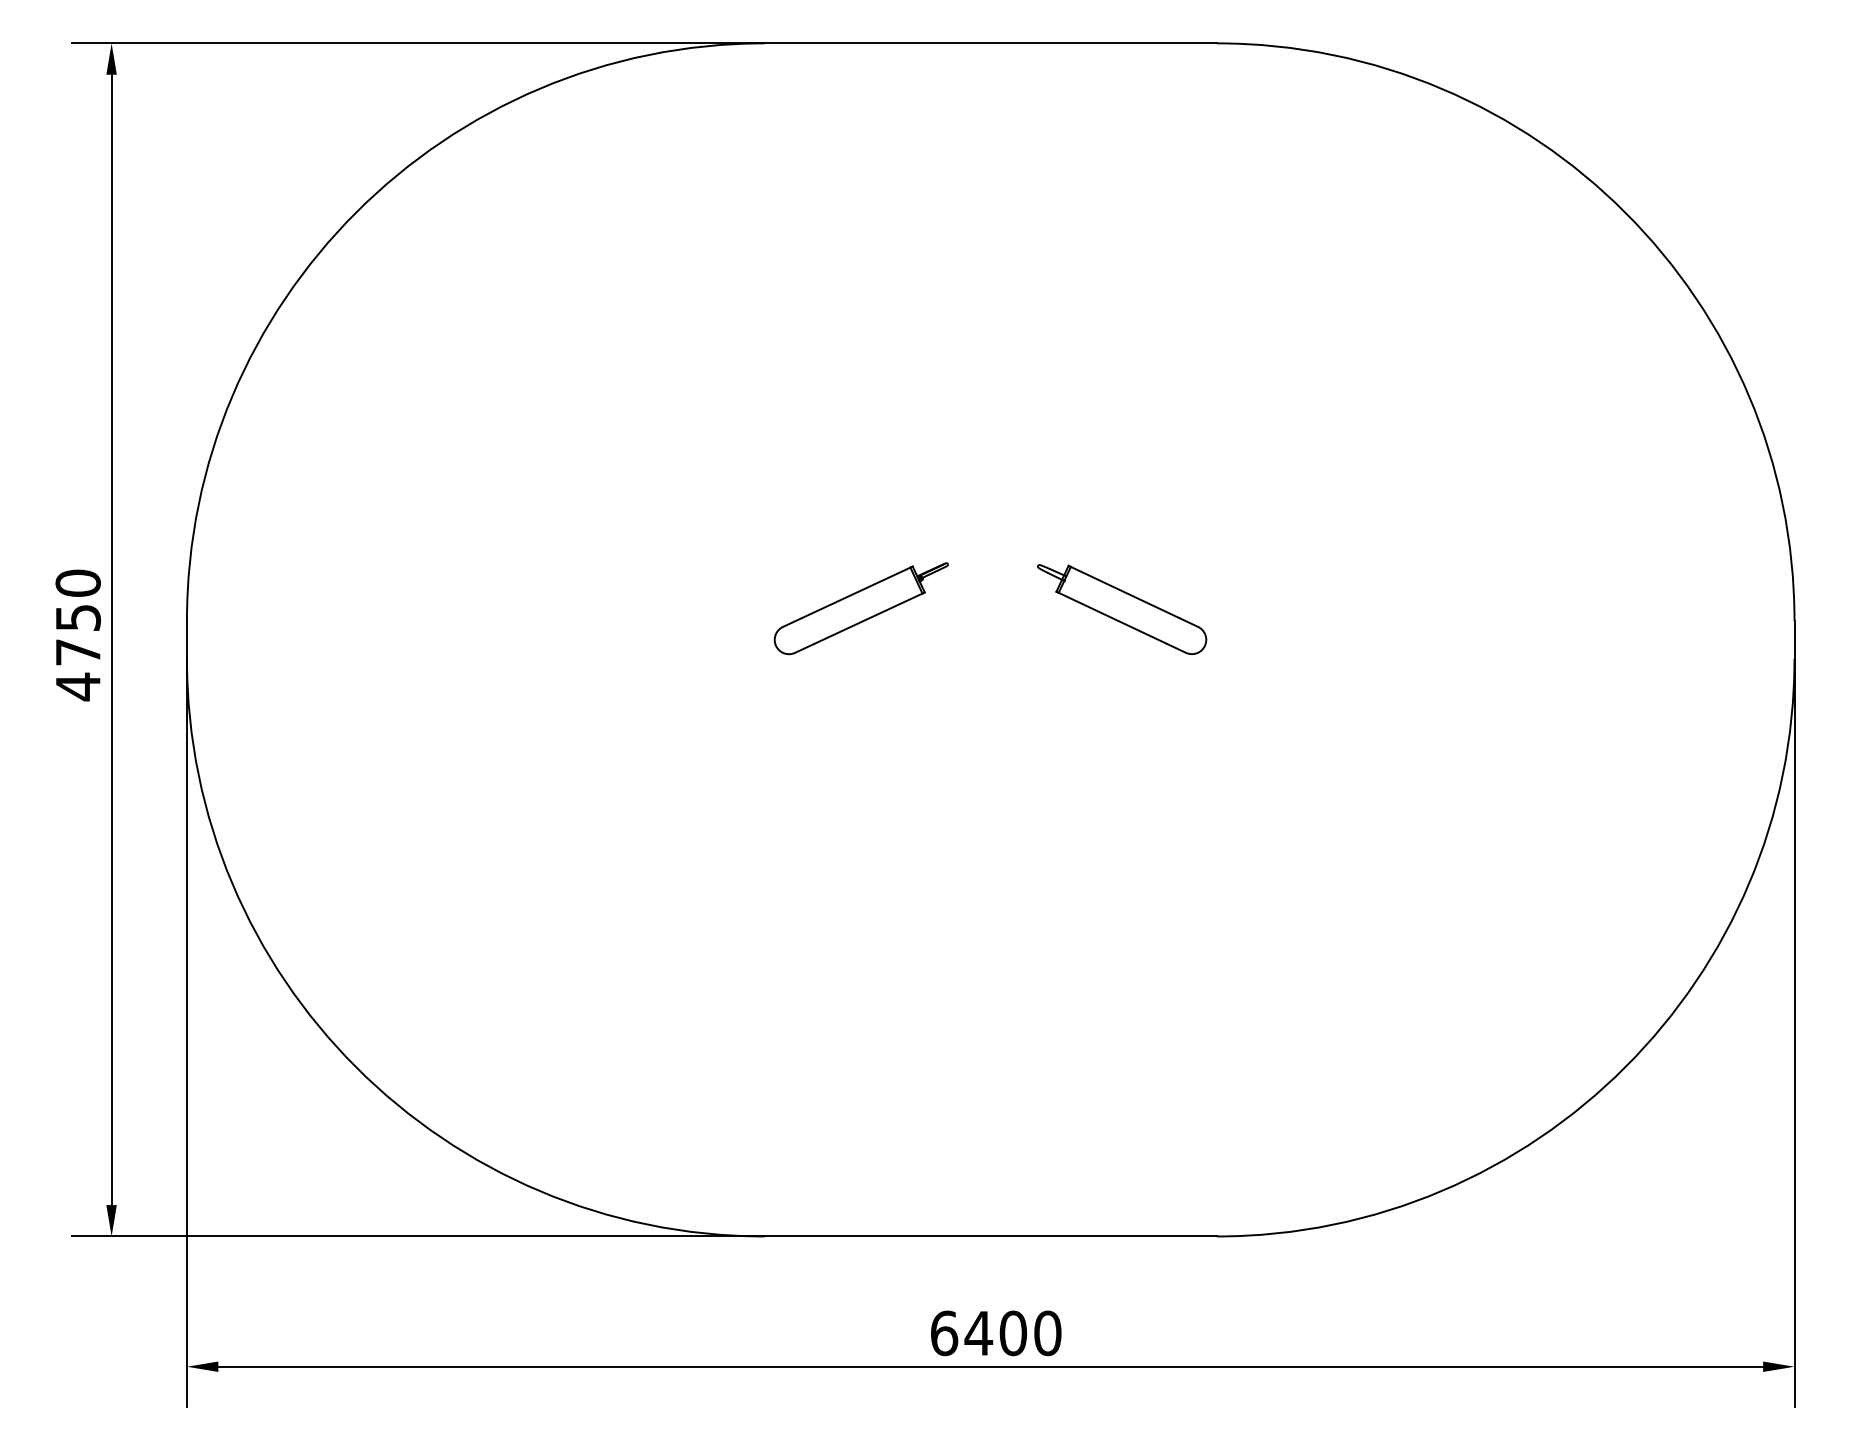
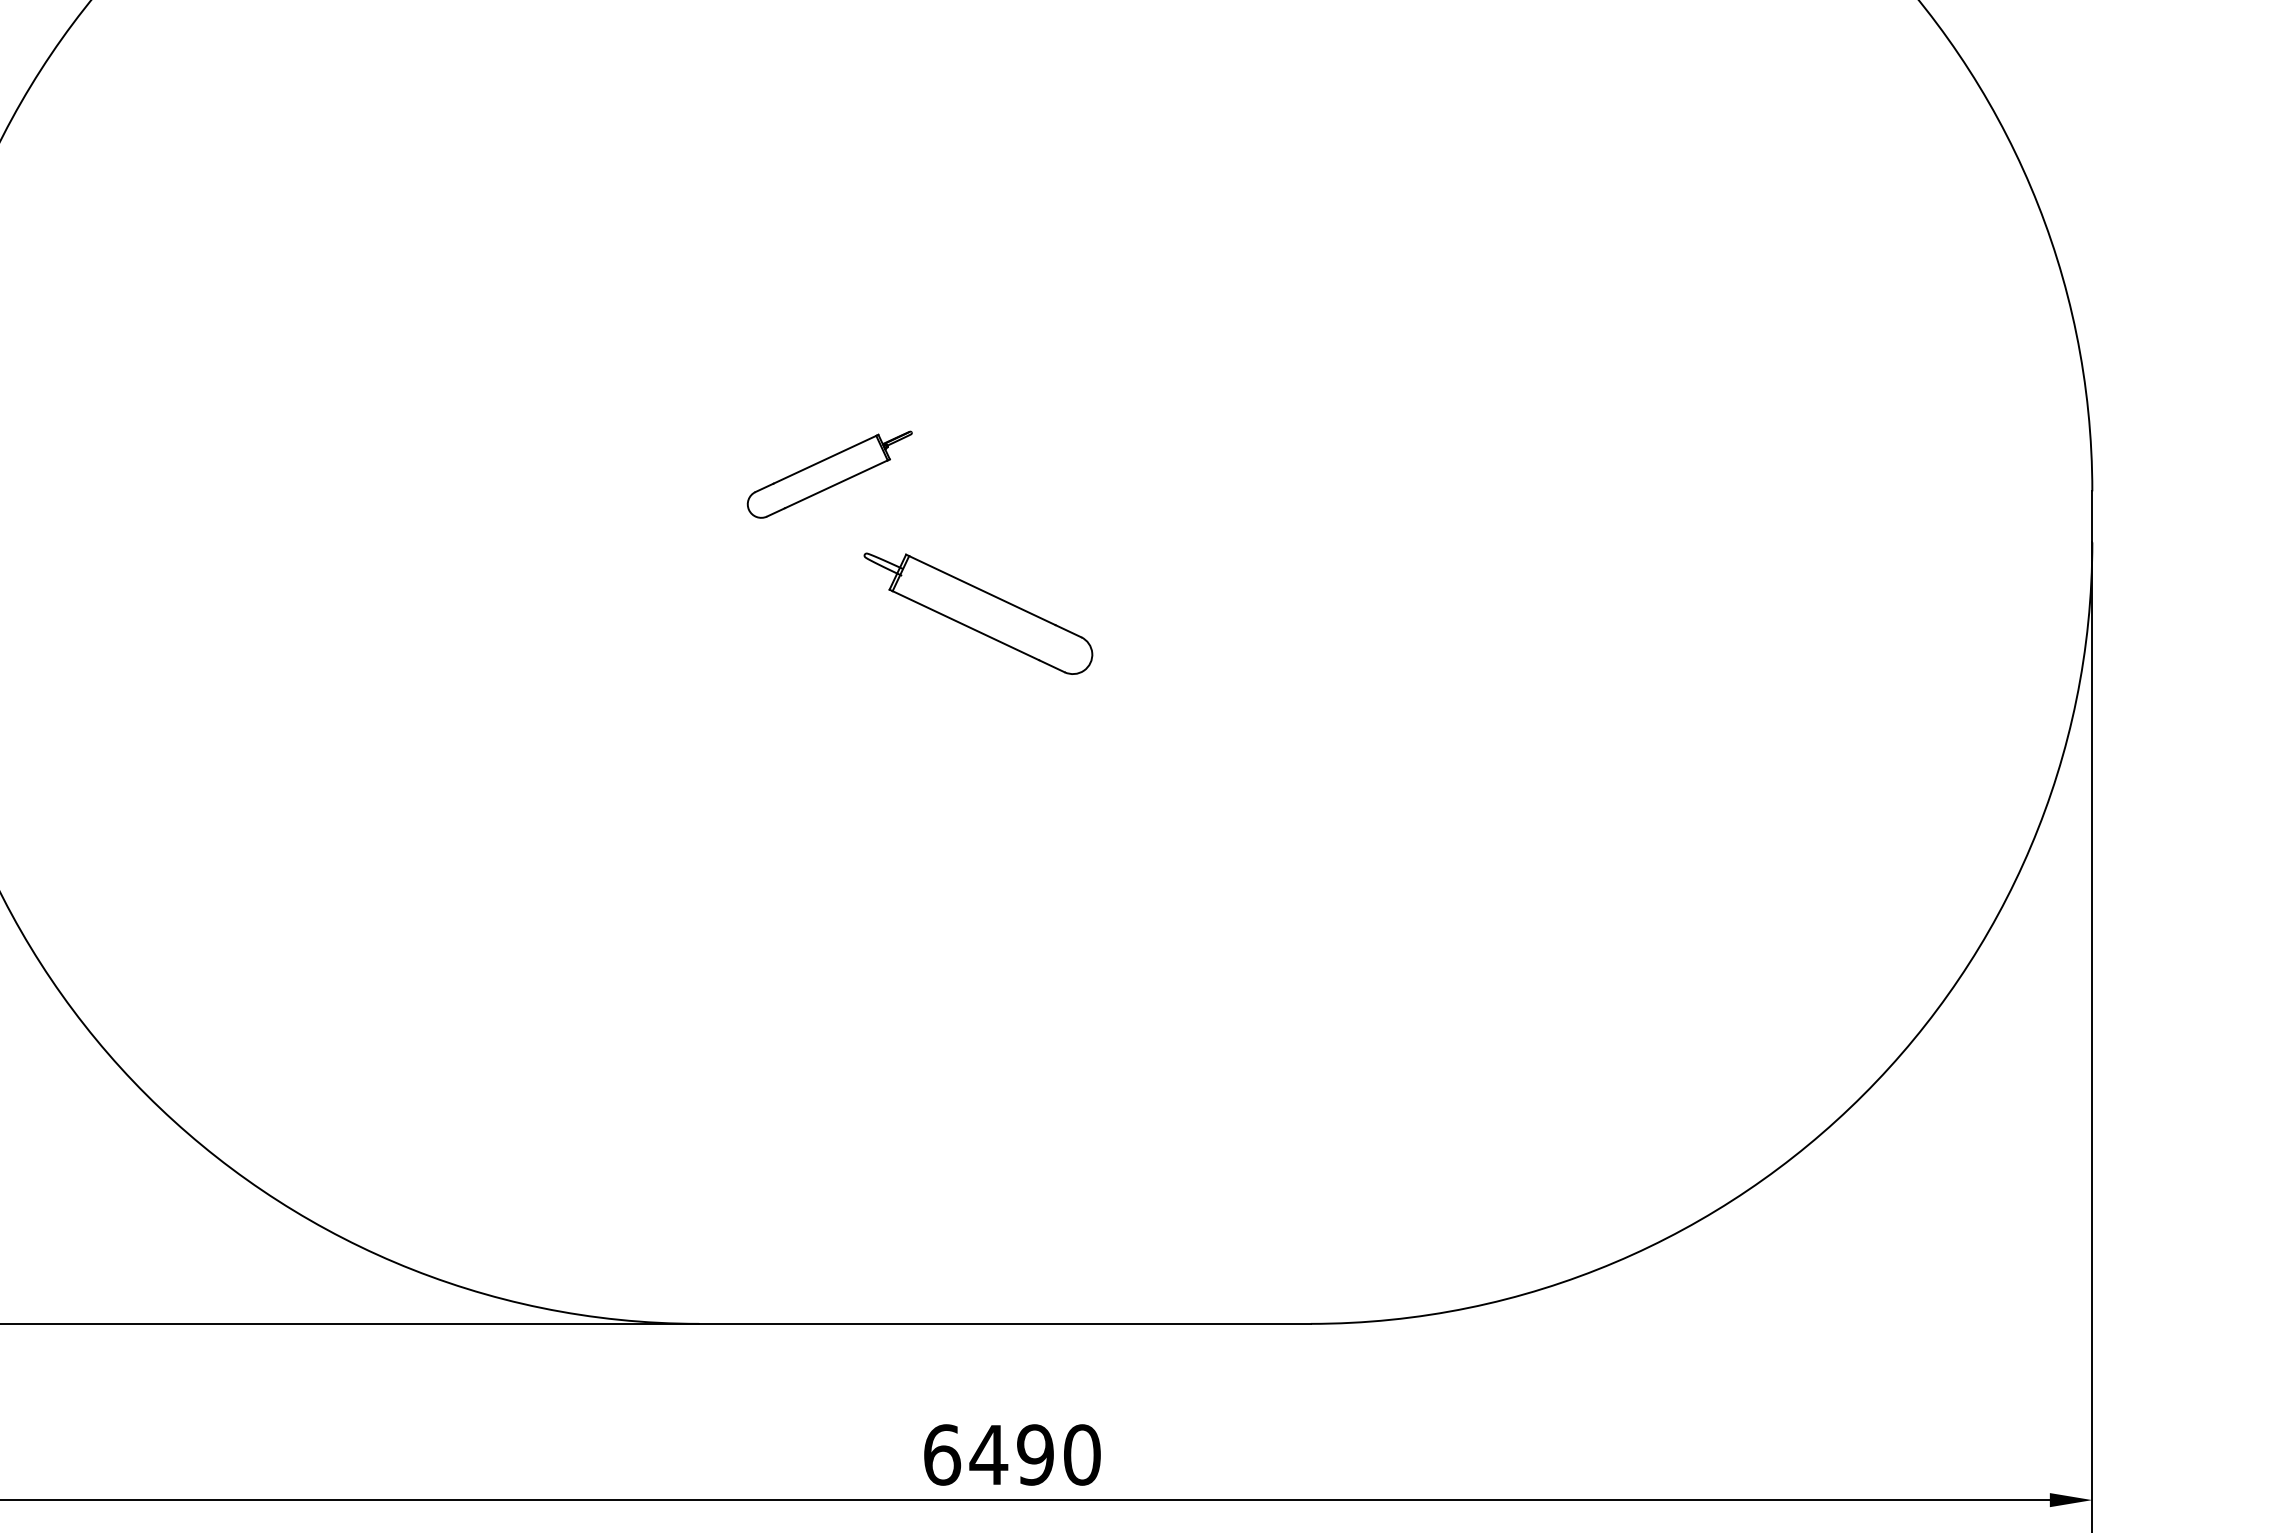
part: (860, 608) -> (828, 474), size x0.7
part: (1122, 609) -> (978, 613), moved
text: (1013, 1333) -> (1035, 1455), 6400 -> 6490

